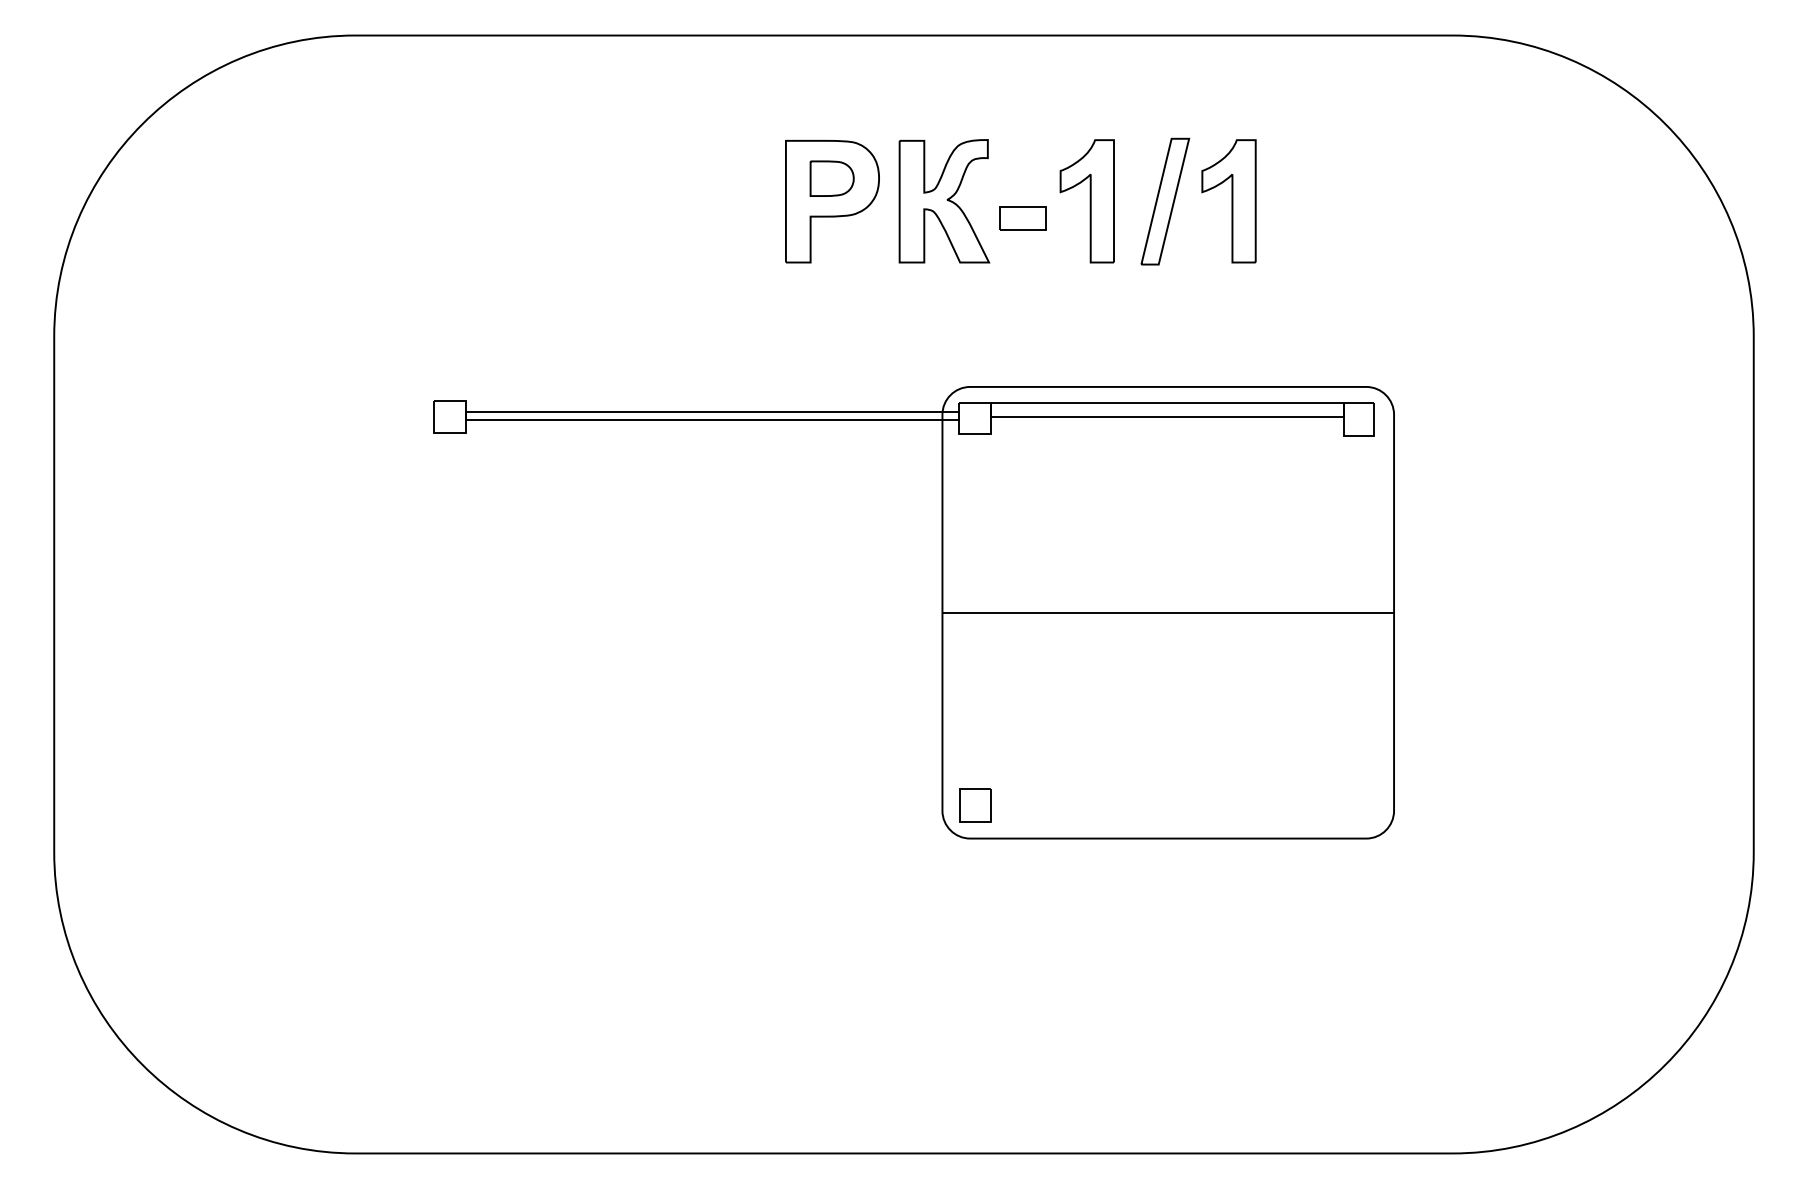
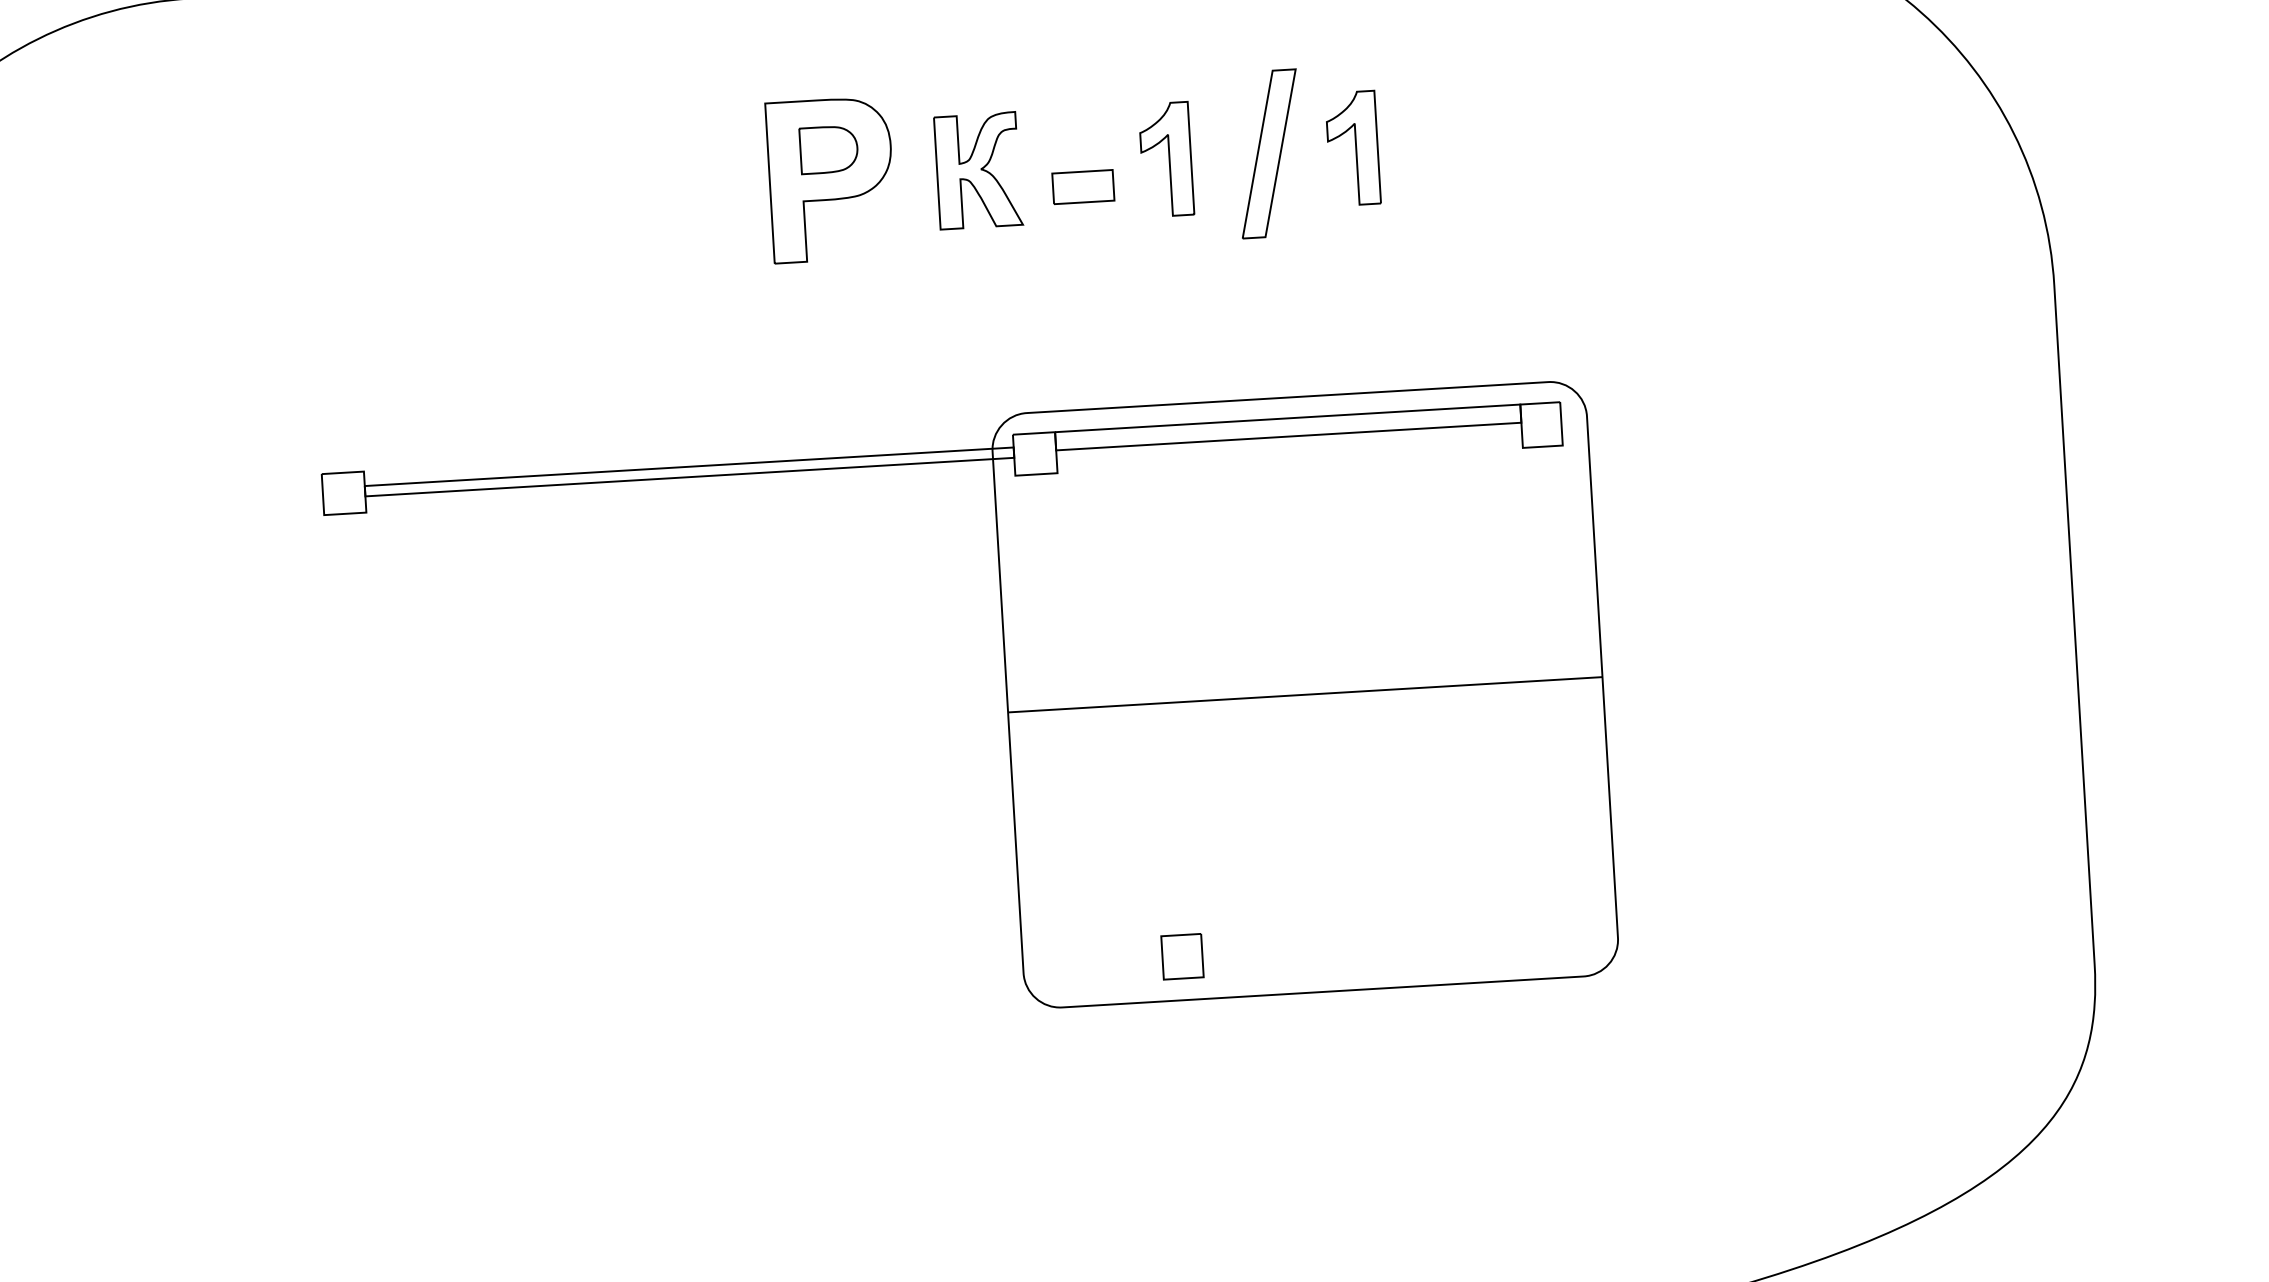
part: (944, 201) -> (978, 170), size x0.7
part: (1086, 201) -> (1165, 159), size x0.7
part: (1228, 201) -> (1352, 148), size x0.7
part: (975, 805) -> (1182, 956), moved

